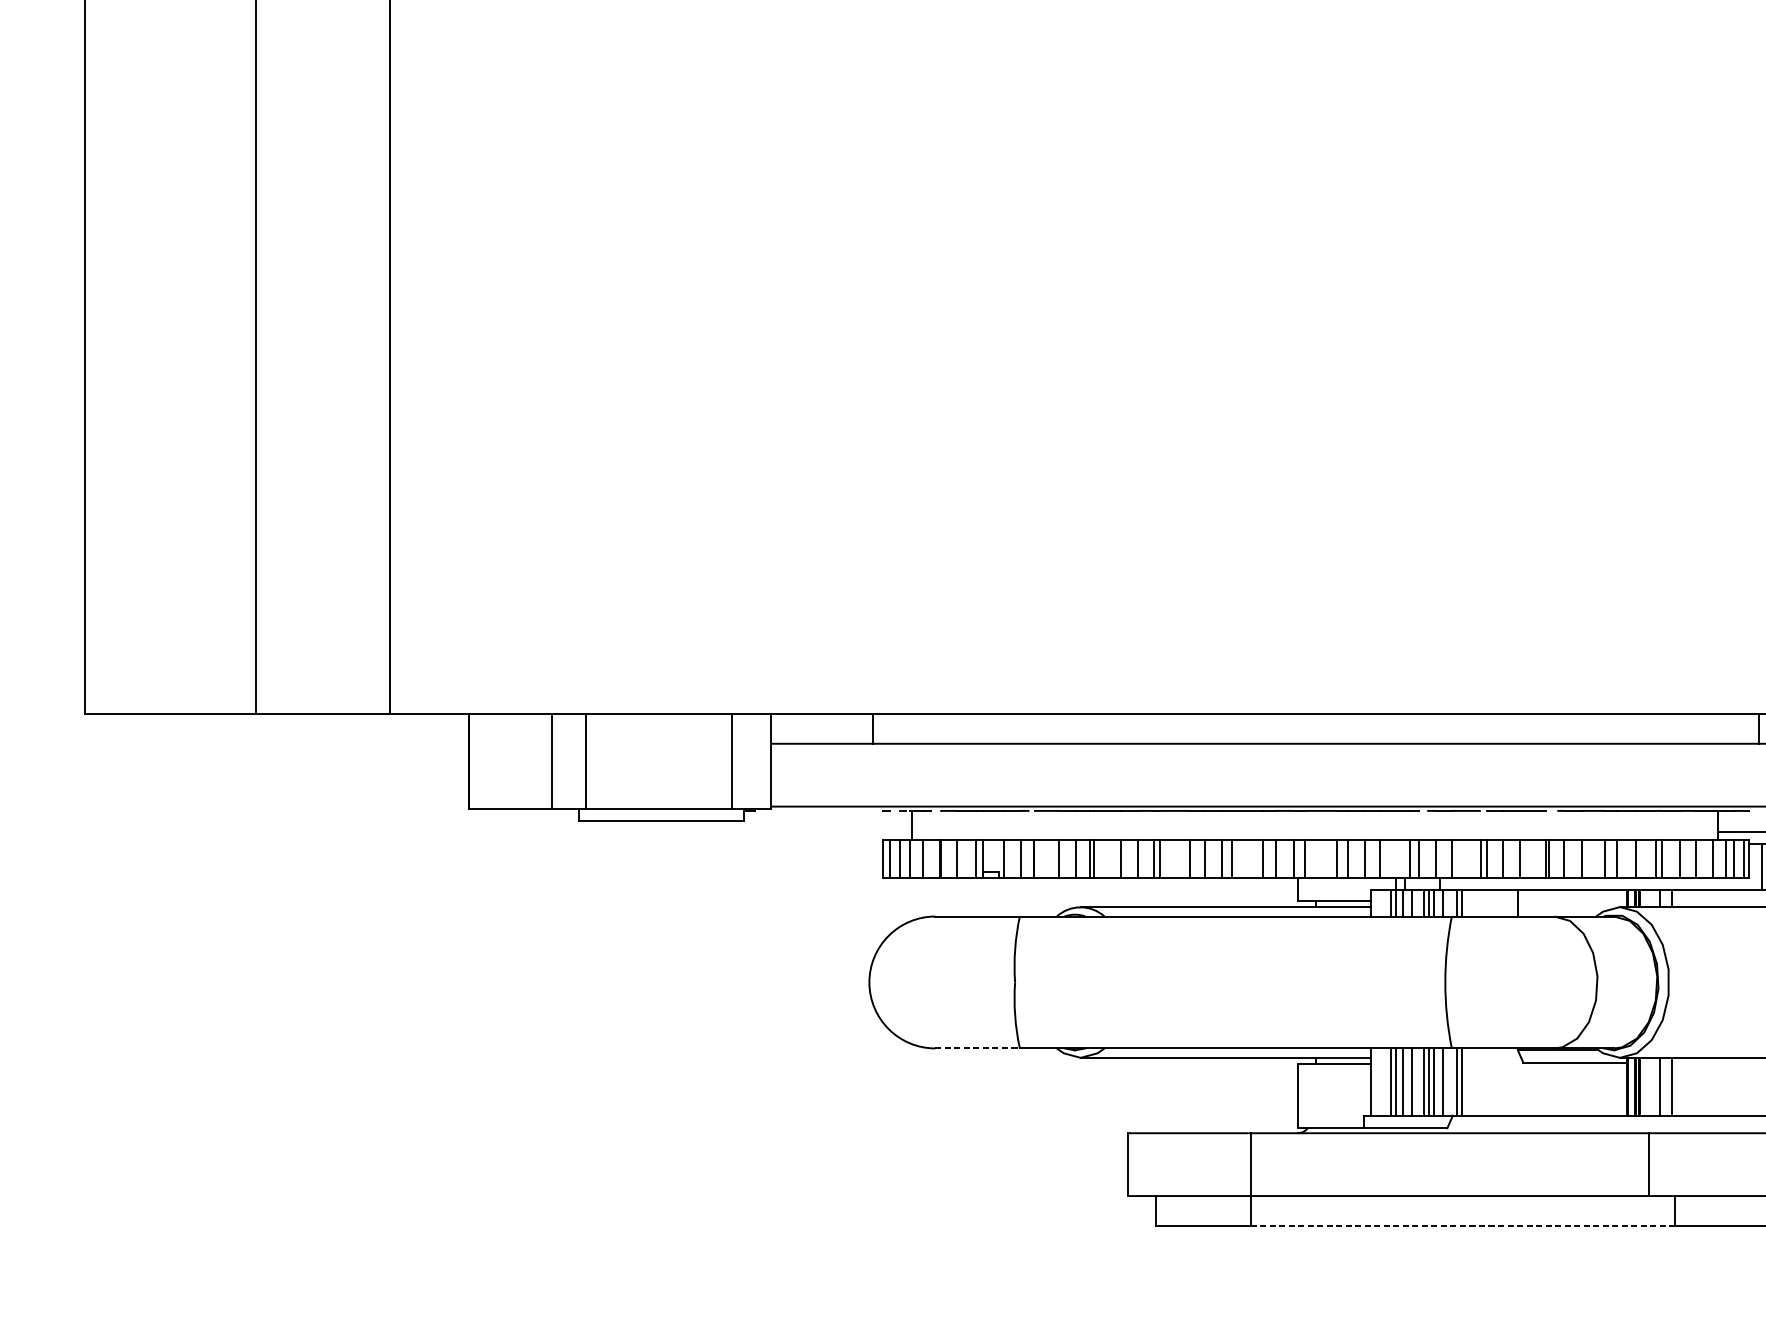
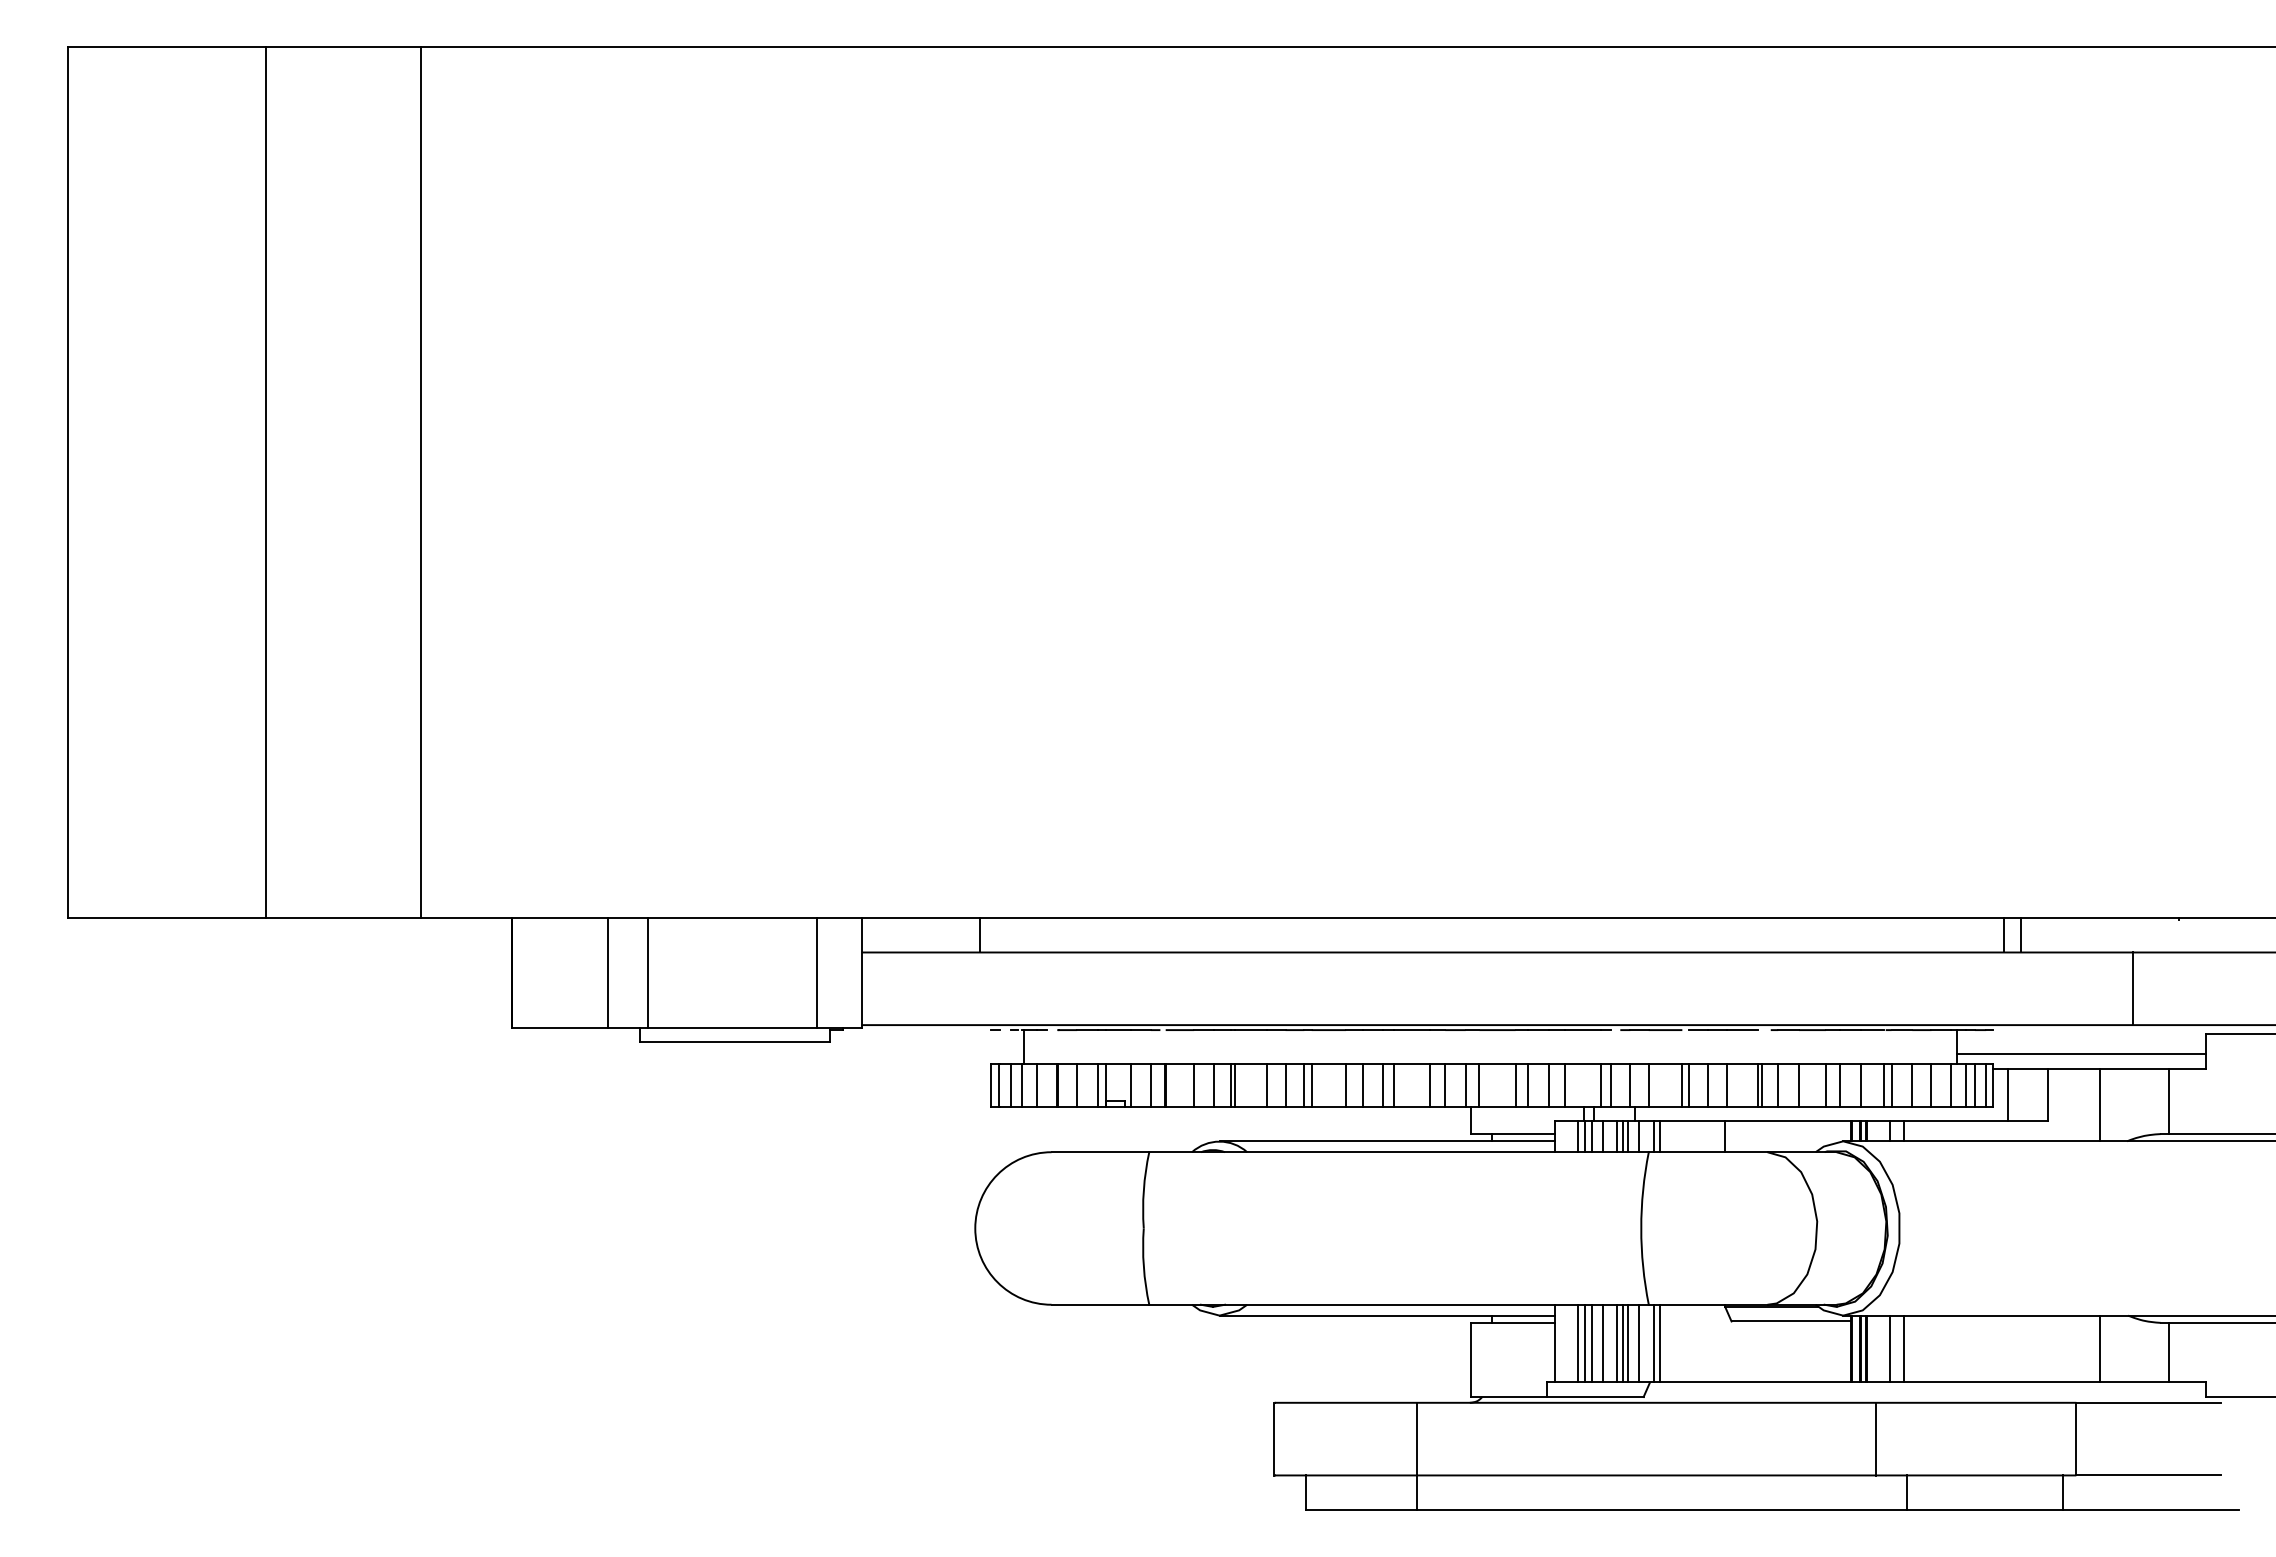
line: (977, 1048) -> (1100, 1304), dashed -> solid
line: (1462, 1226) -> (1661, 1510), dashed -> solid

